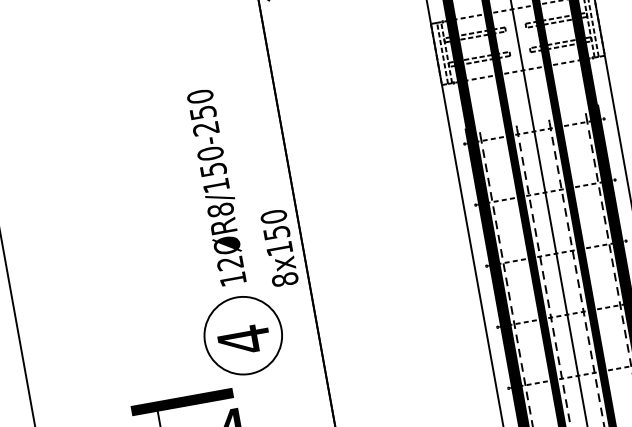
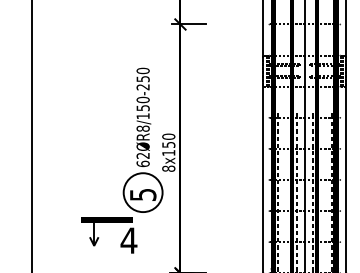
text: (231, 278) -> (142, 163), 12ØR8/150-250 -> 62ØR8/150-250
text: (244, 339) -> (143, 194), 4 -> 5

